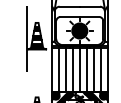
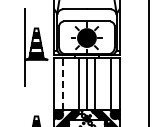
line: (59, 69) -> (62, 83), solid -> dashed
line: (65, 69) -> (70, 83), removed
line: (93, 69) -> (103, 83), removed

